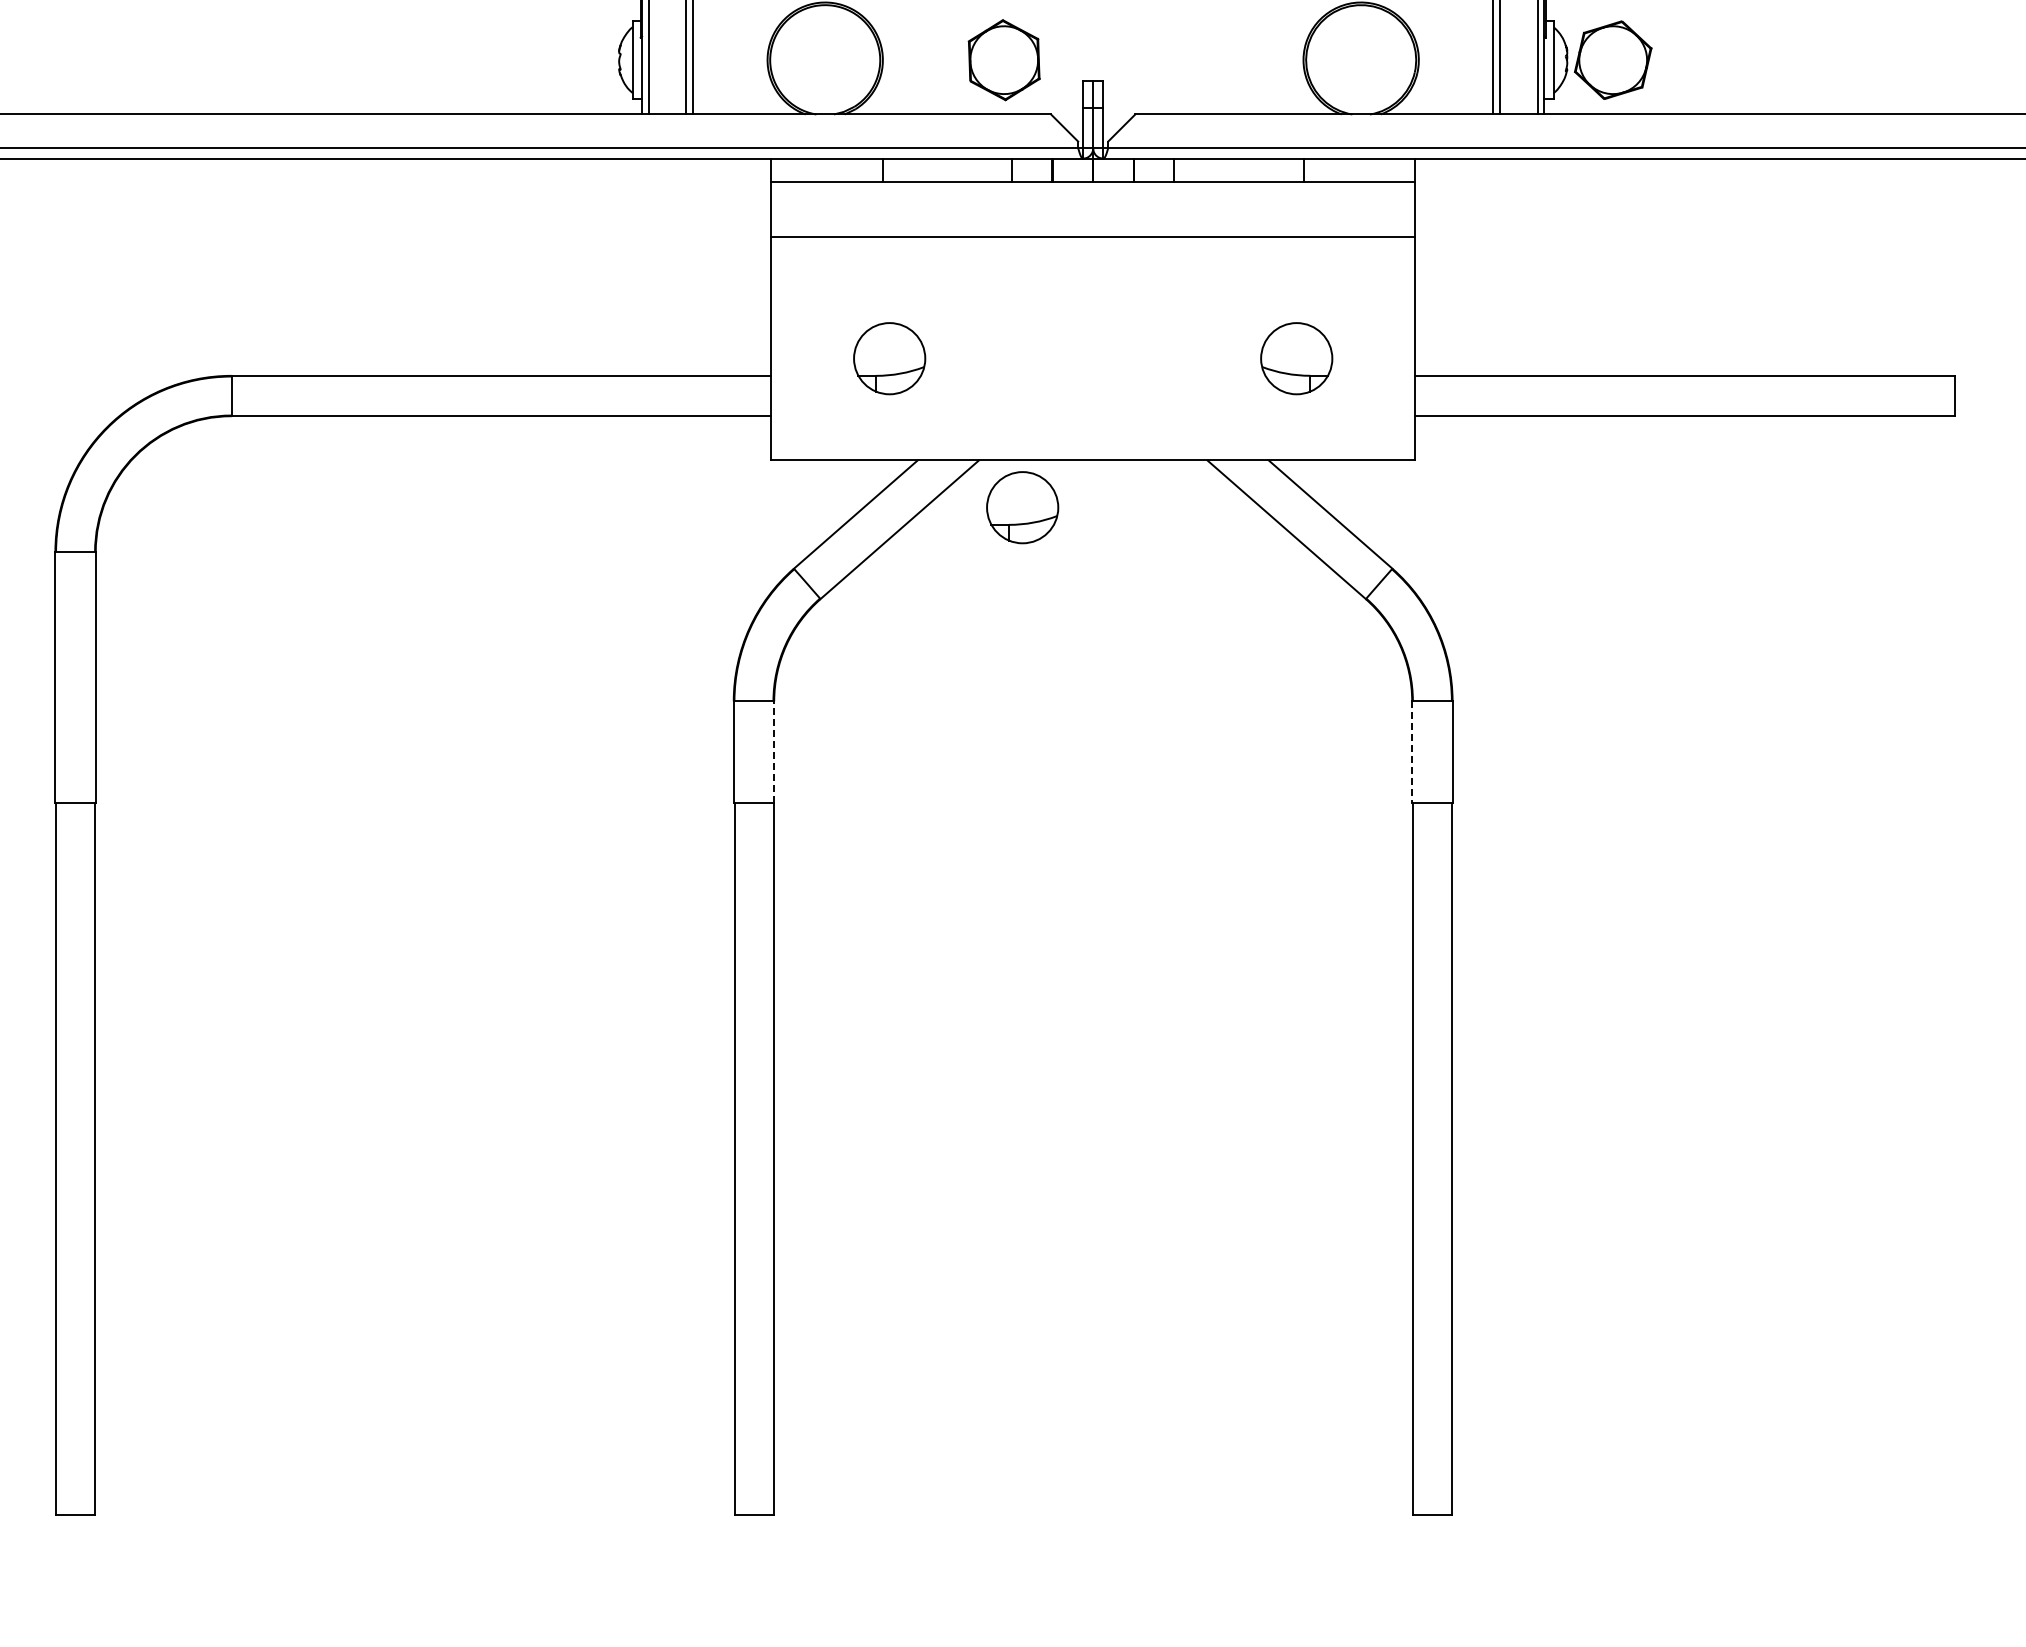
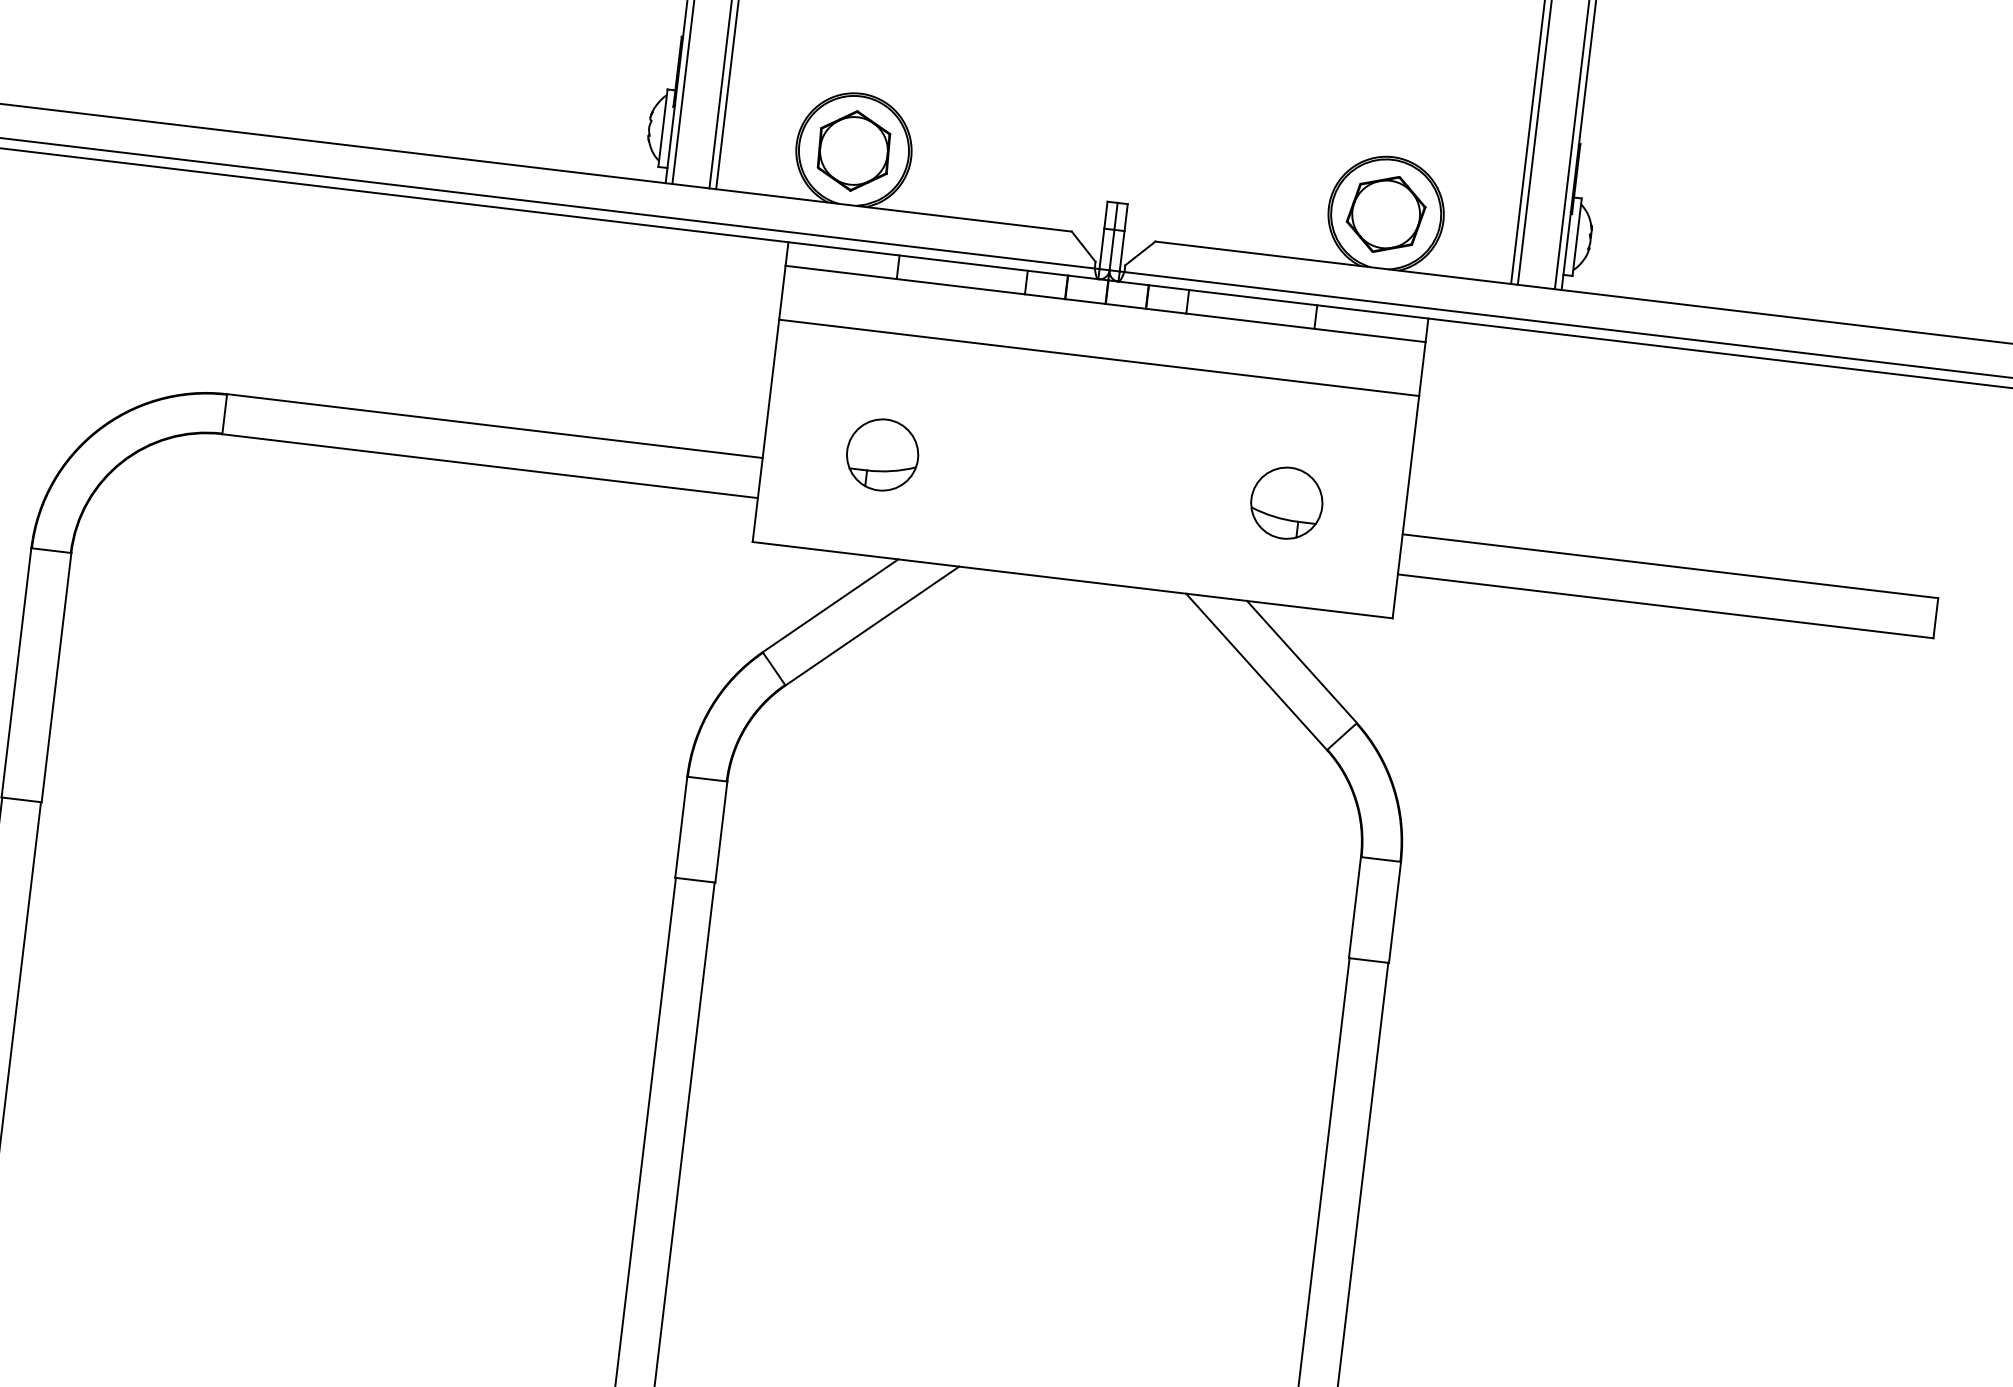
part: (1613, 59) -> (1386, 213), moved
part: (1003, 60) -> (853, 151), moved
part: (1022, 507) -> (996, 618), removed
line: (774, 752) -> (721, 832), dashed -> solid
line: (1412, 752) -> (1355, 907), dashed -> solid

